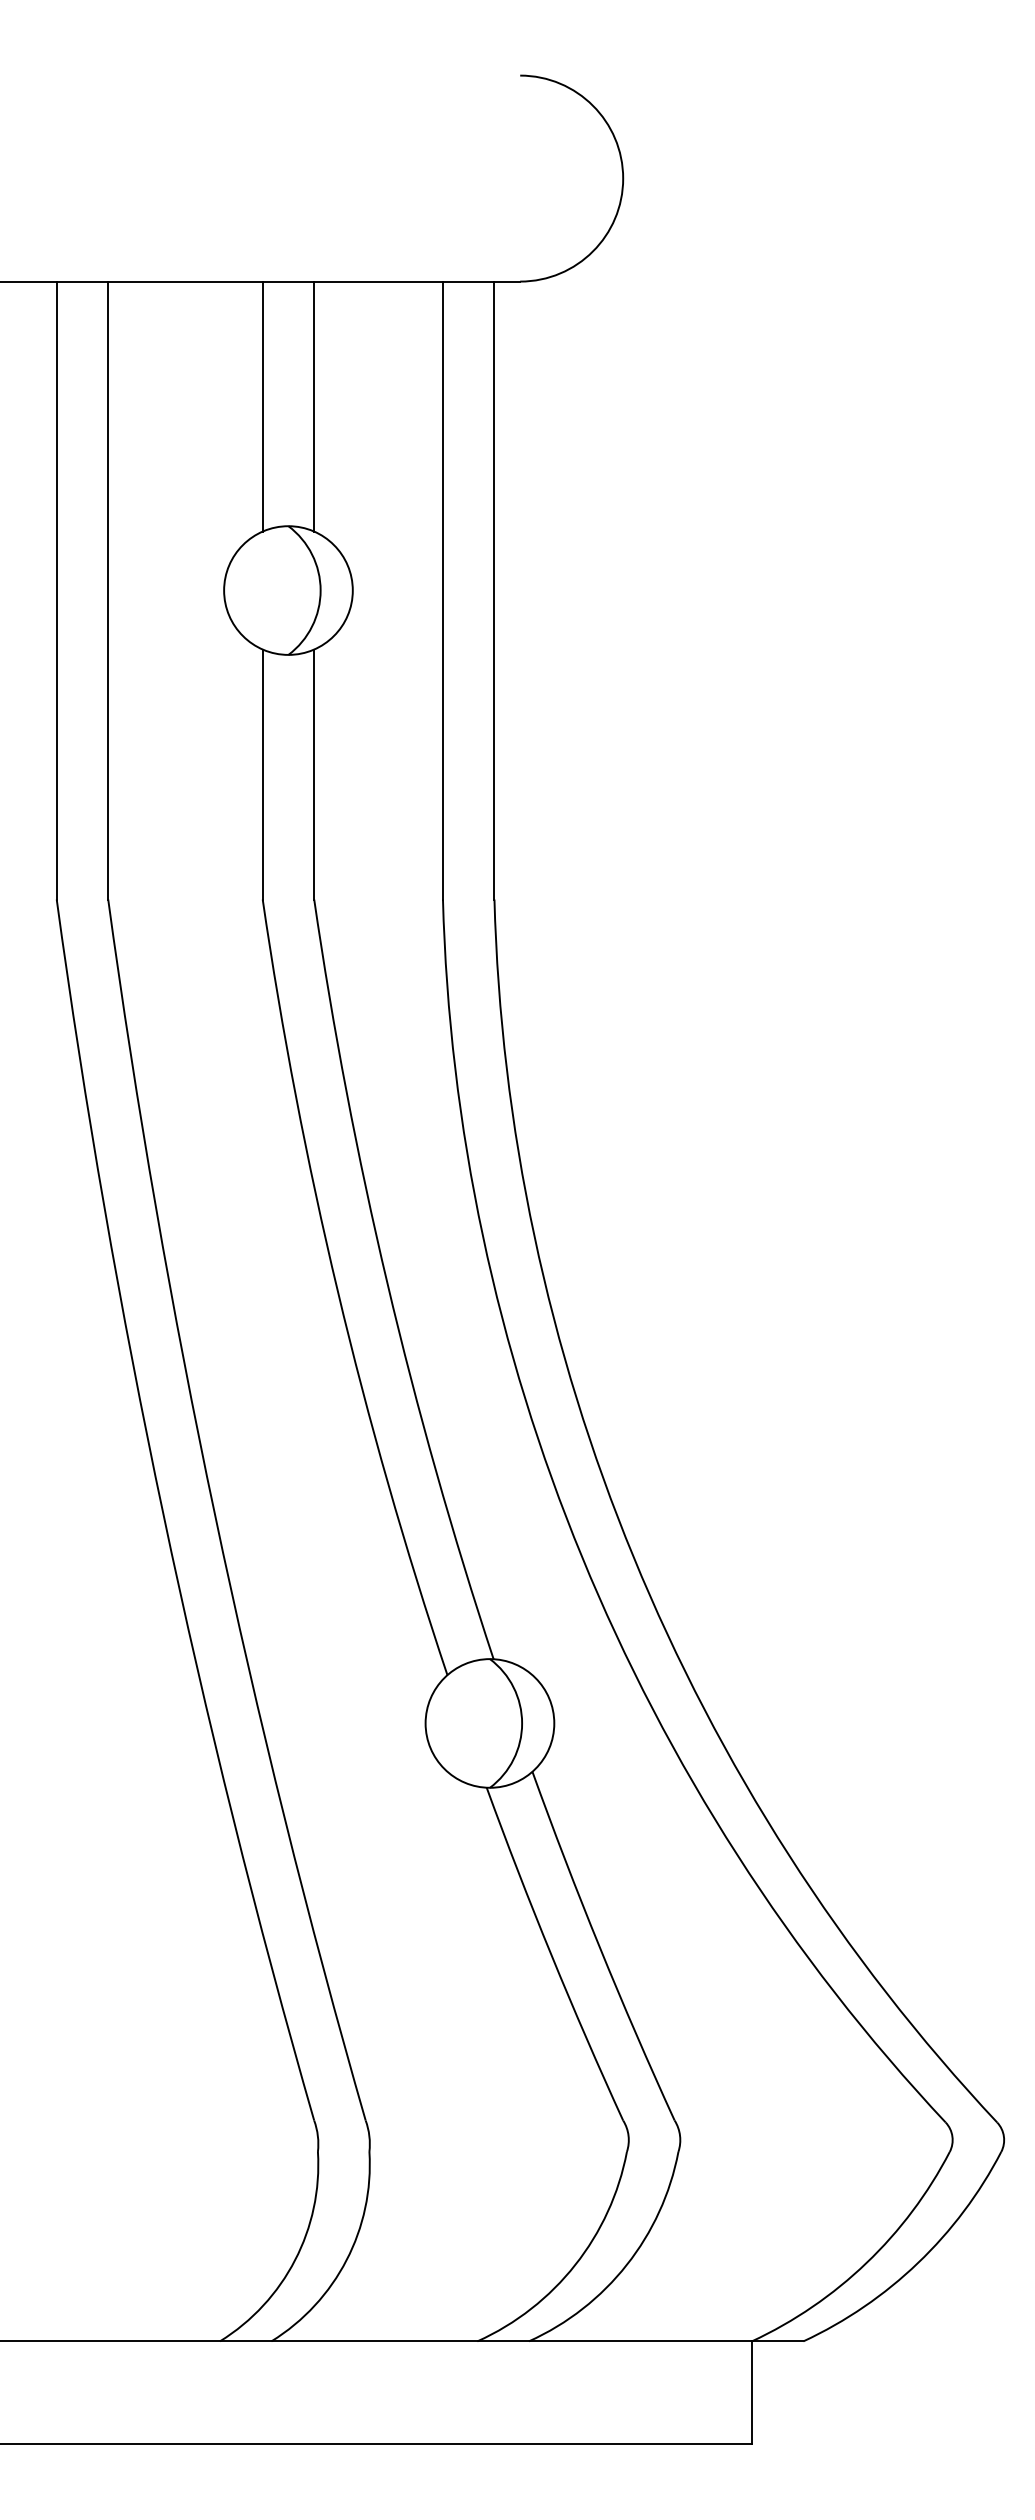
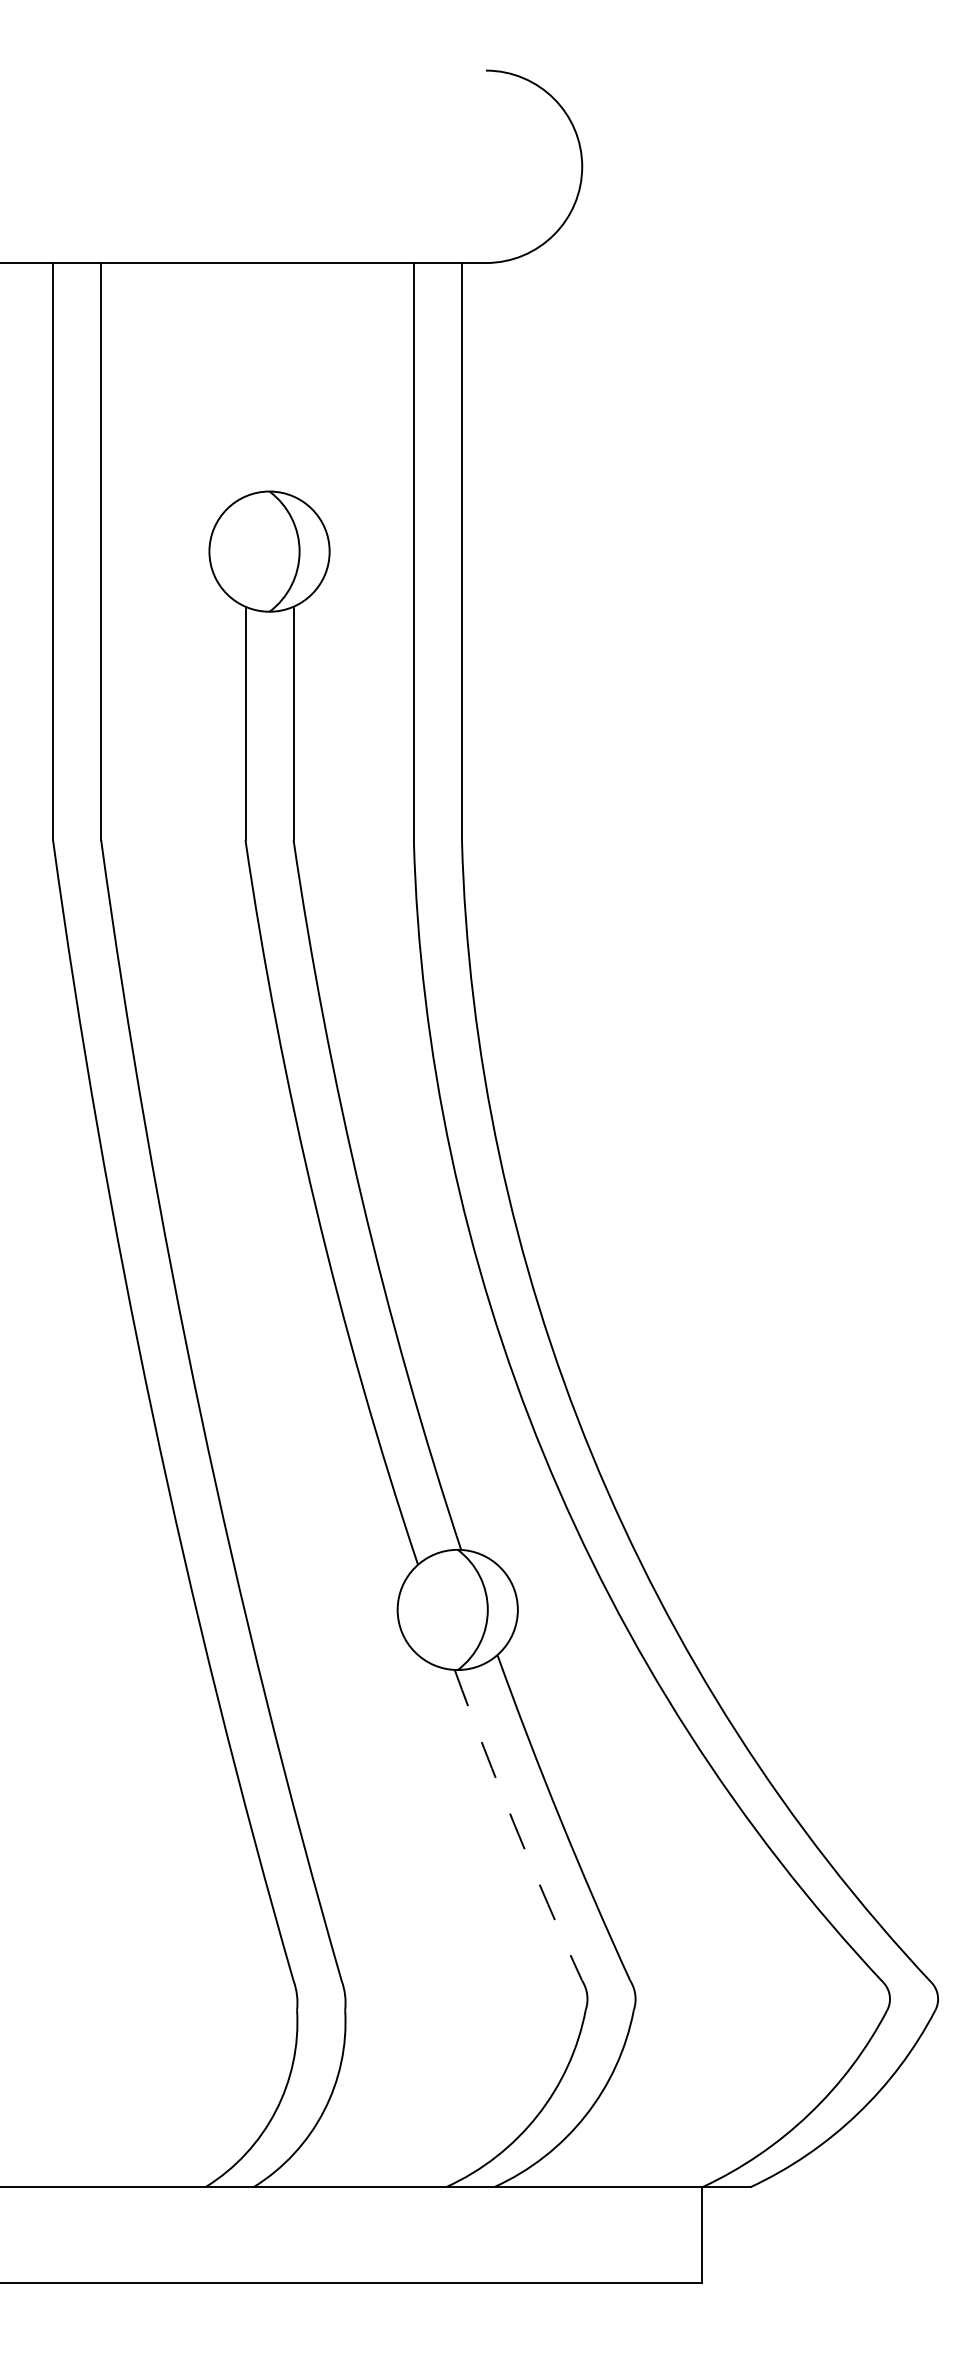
line: (262, 406) -> (245, 379), removed
line: (314, 406) -> (293, 379), removed
arc: (551, 1955) -> (515, 1826), solid -> dashed

